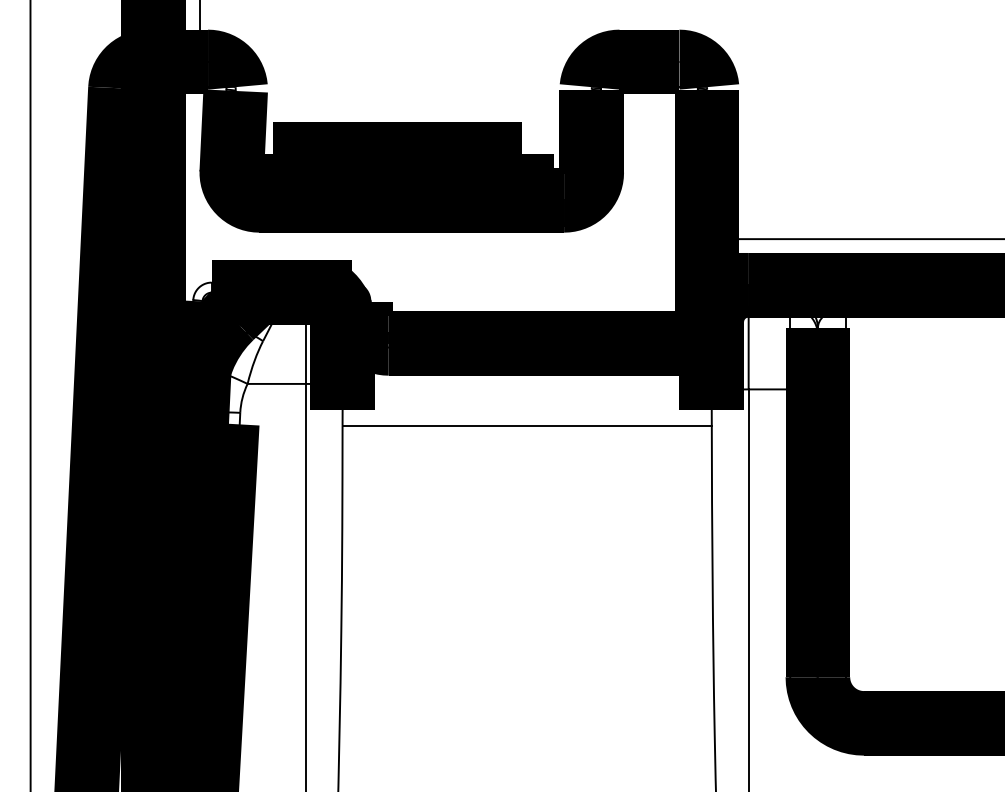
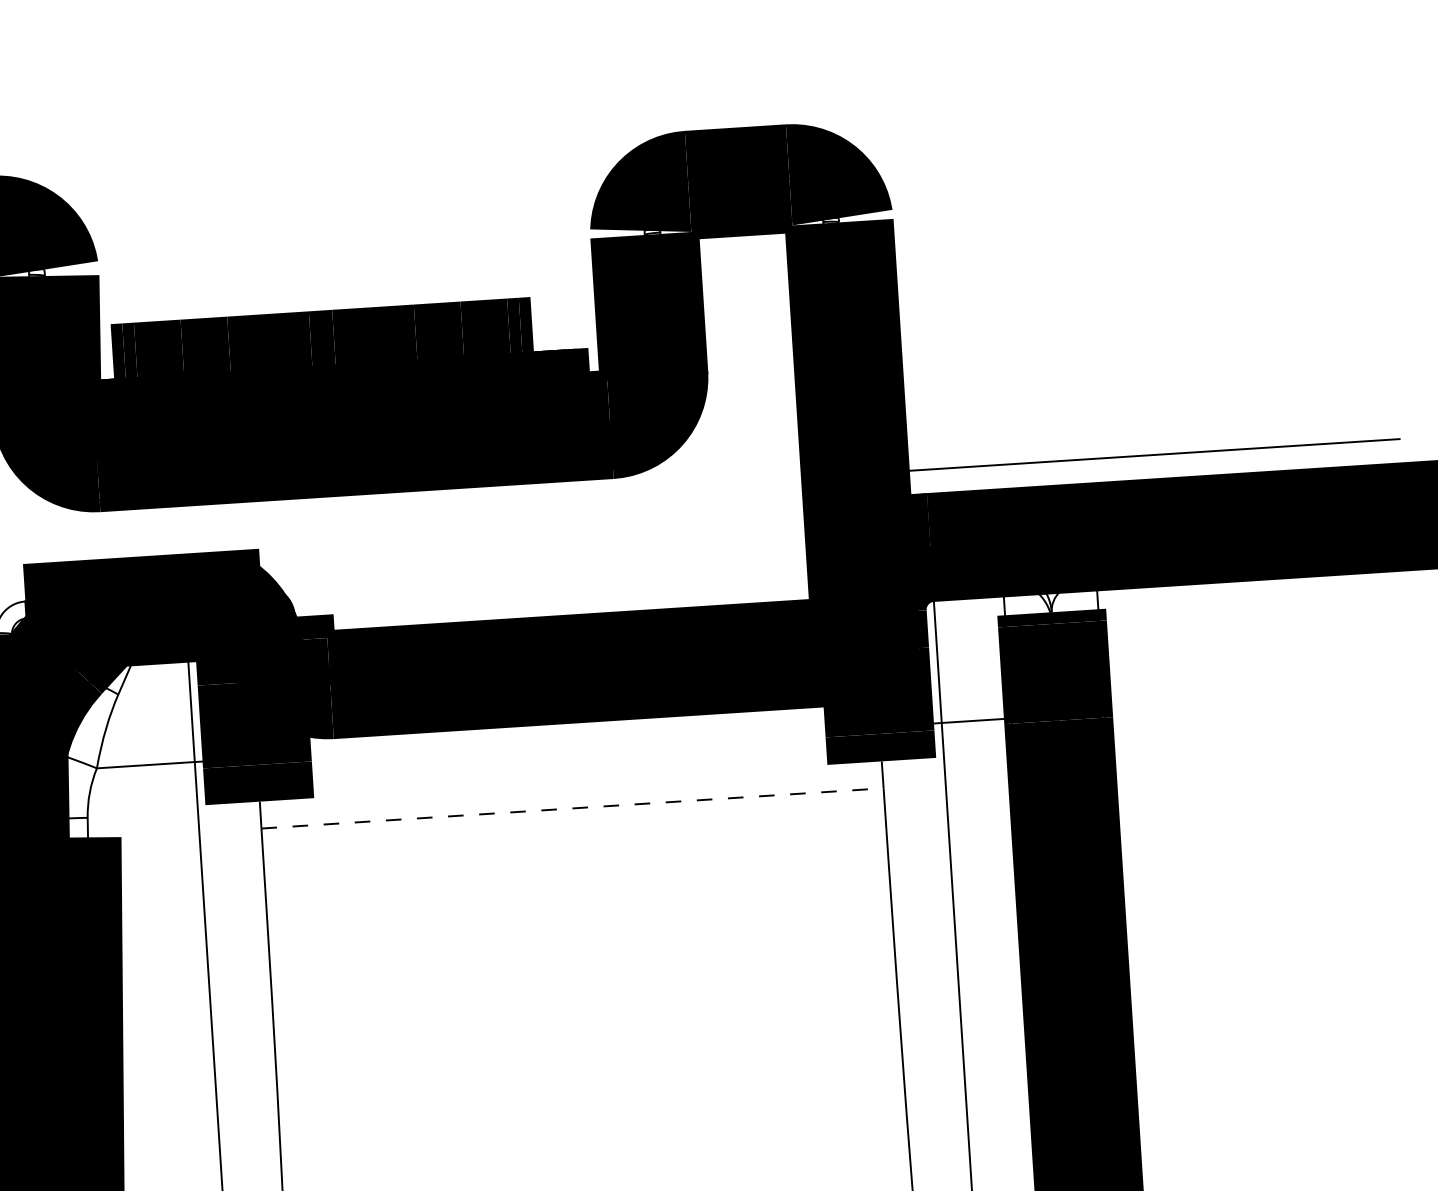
line: (527, 425) -> (573, 807), solid -> dashed

